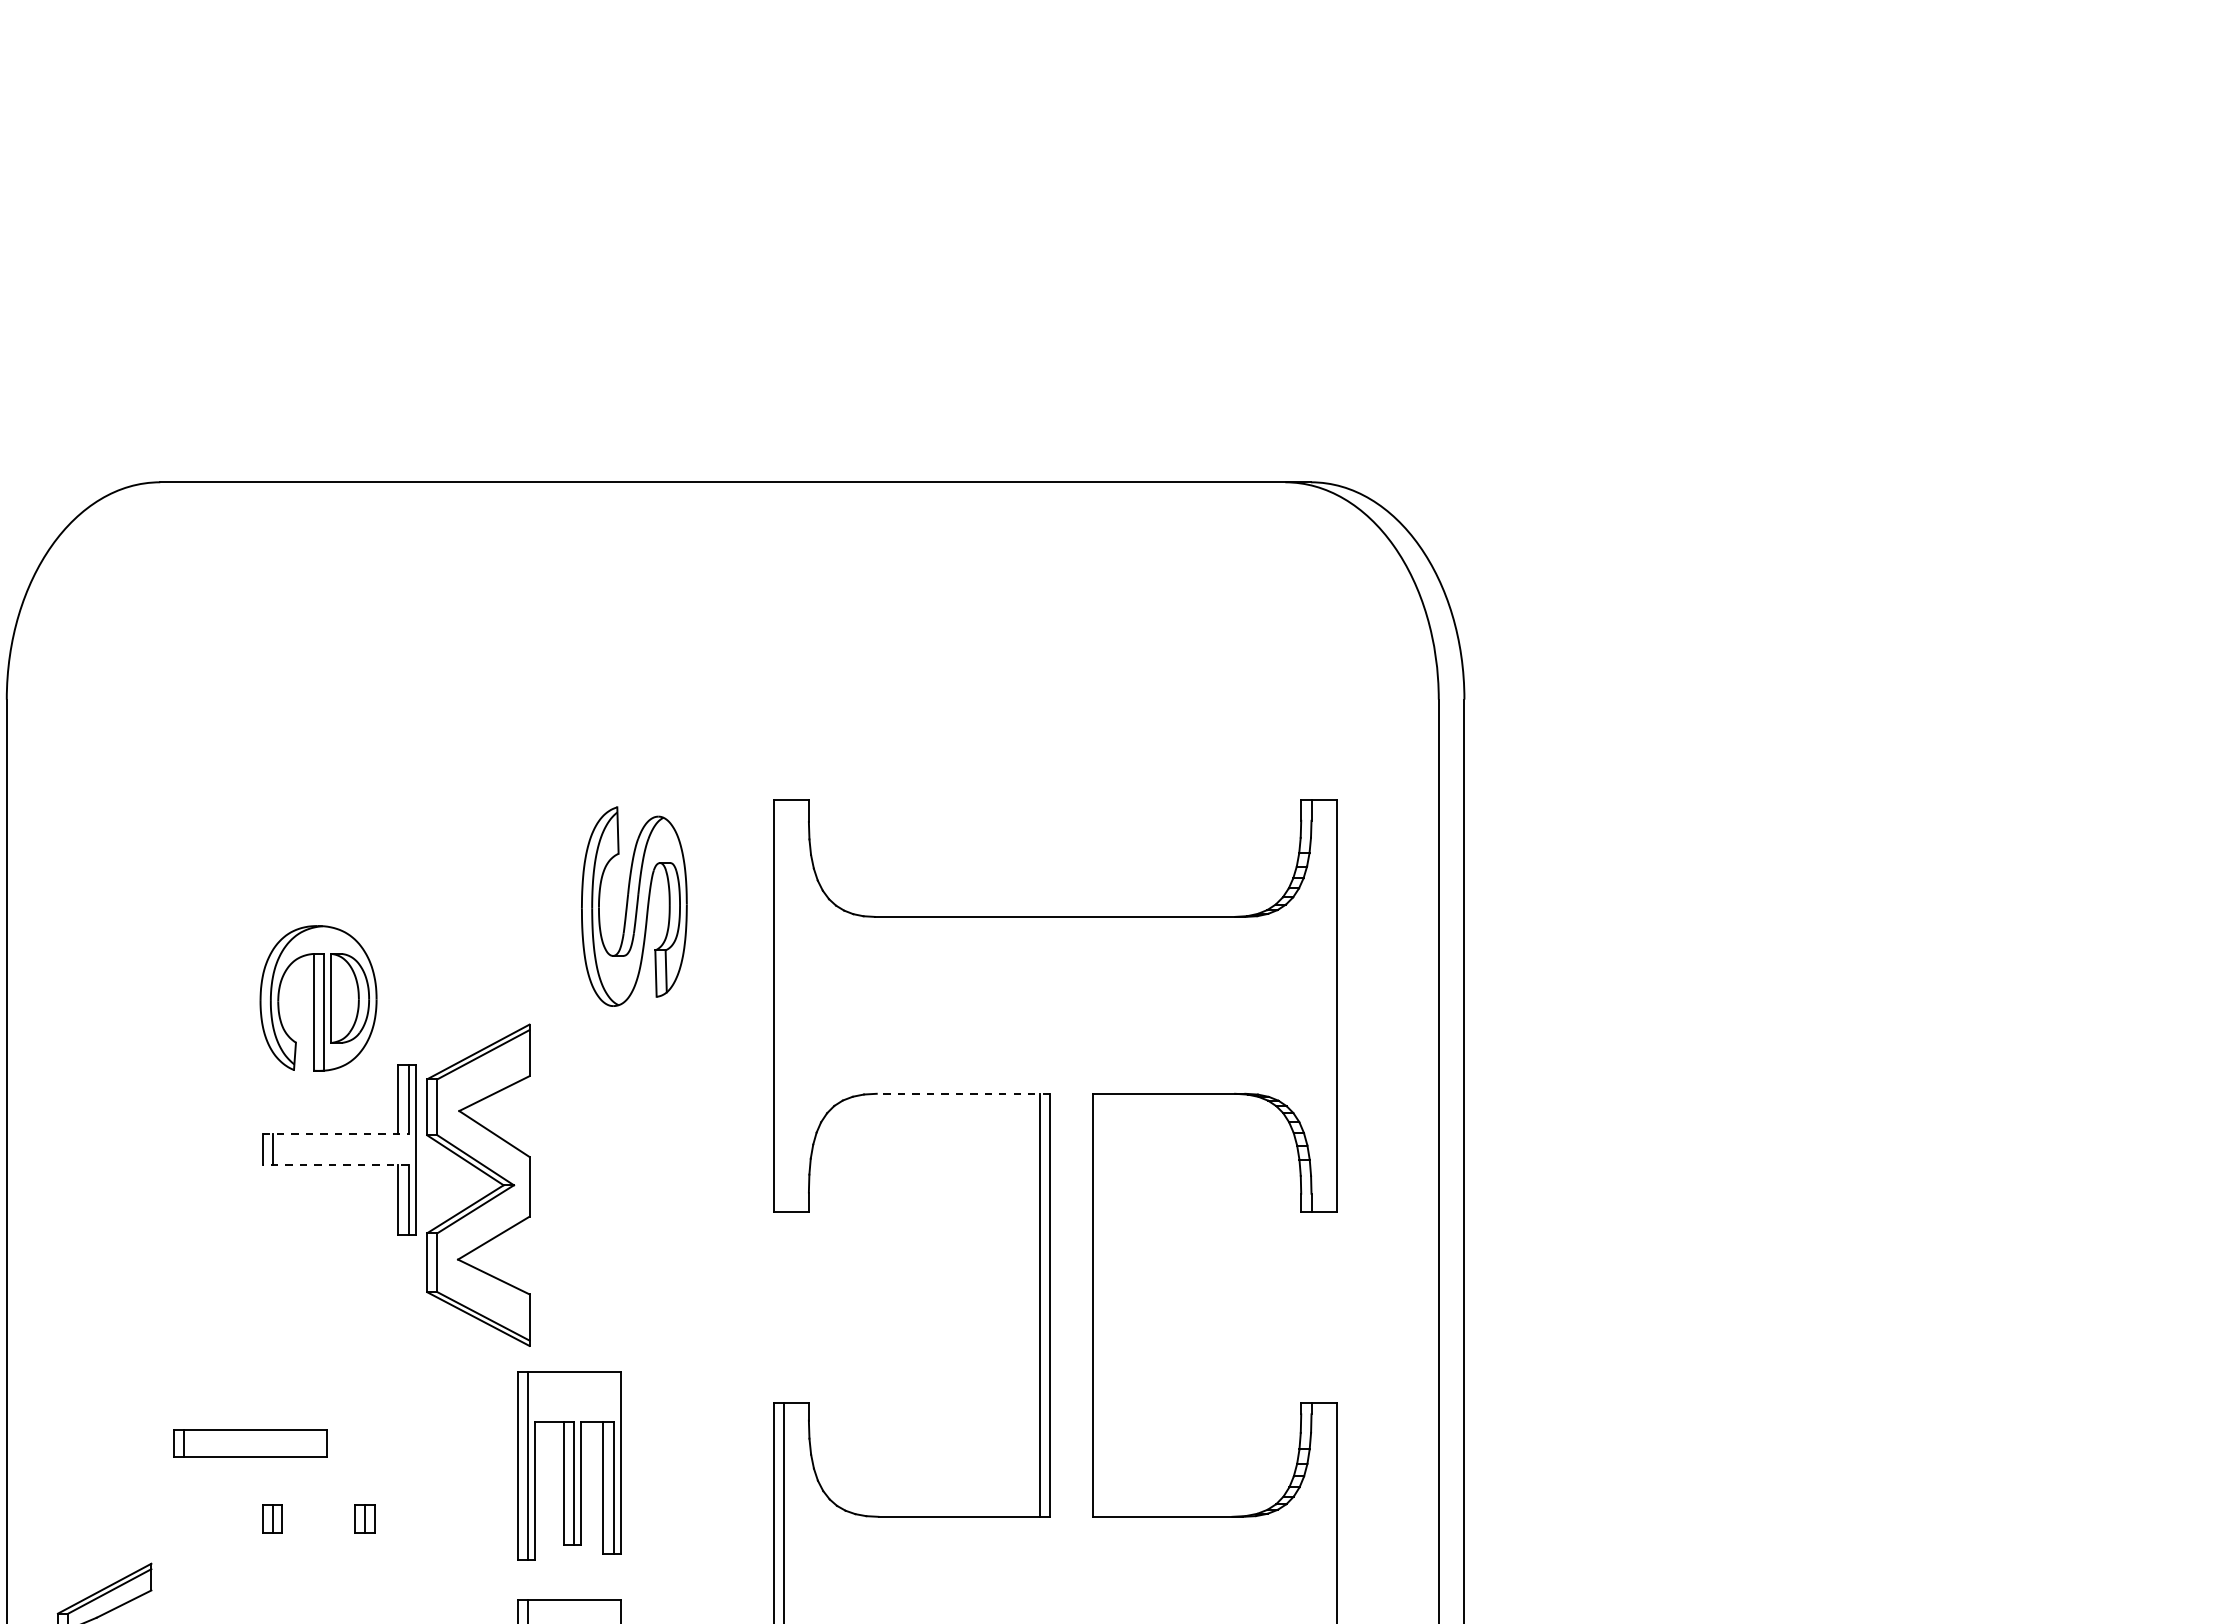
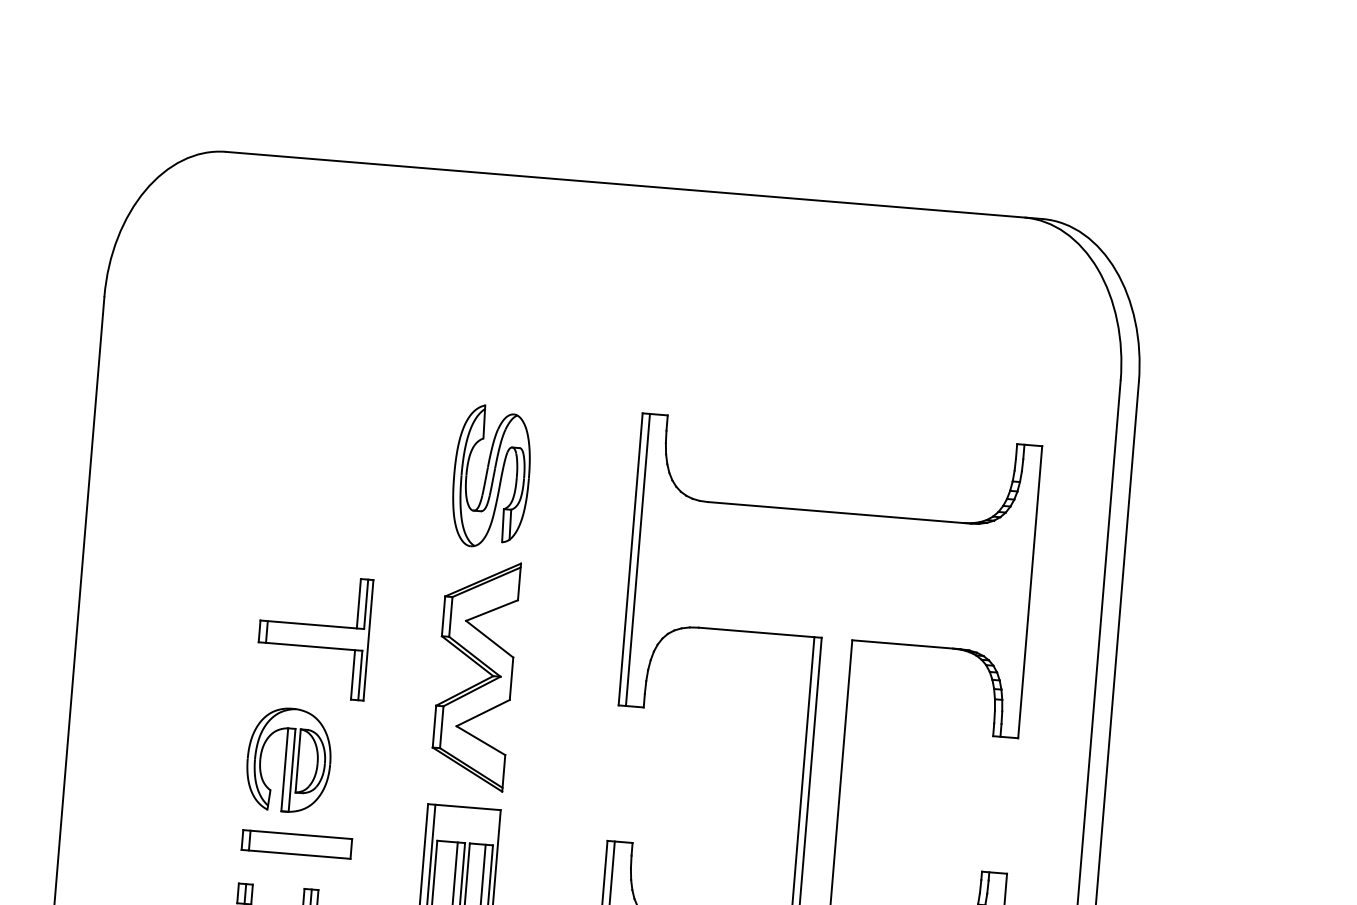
part: (634, 906) -> (491, 476), moved
part: (318, 998) -> (289, 760), moved
line: (783, 1005) -> (637, 559), added
line: (963, 1093) -> (760, 632), dashed -> solid
line: (336, 1134) -> (313, 625), dashed -> solid
line: (335, 1164) -> (310, 646), dashed -> solid
part: (486, 1175) -> (481, 668), moved
part: (250, 1443) -> (297, 844), moved

